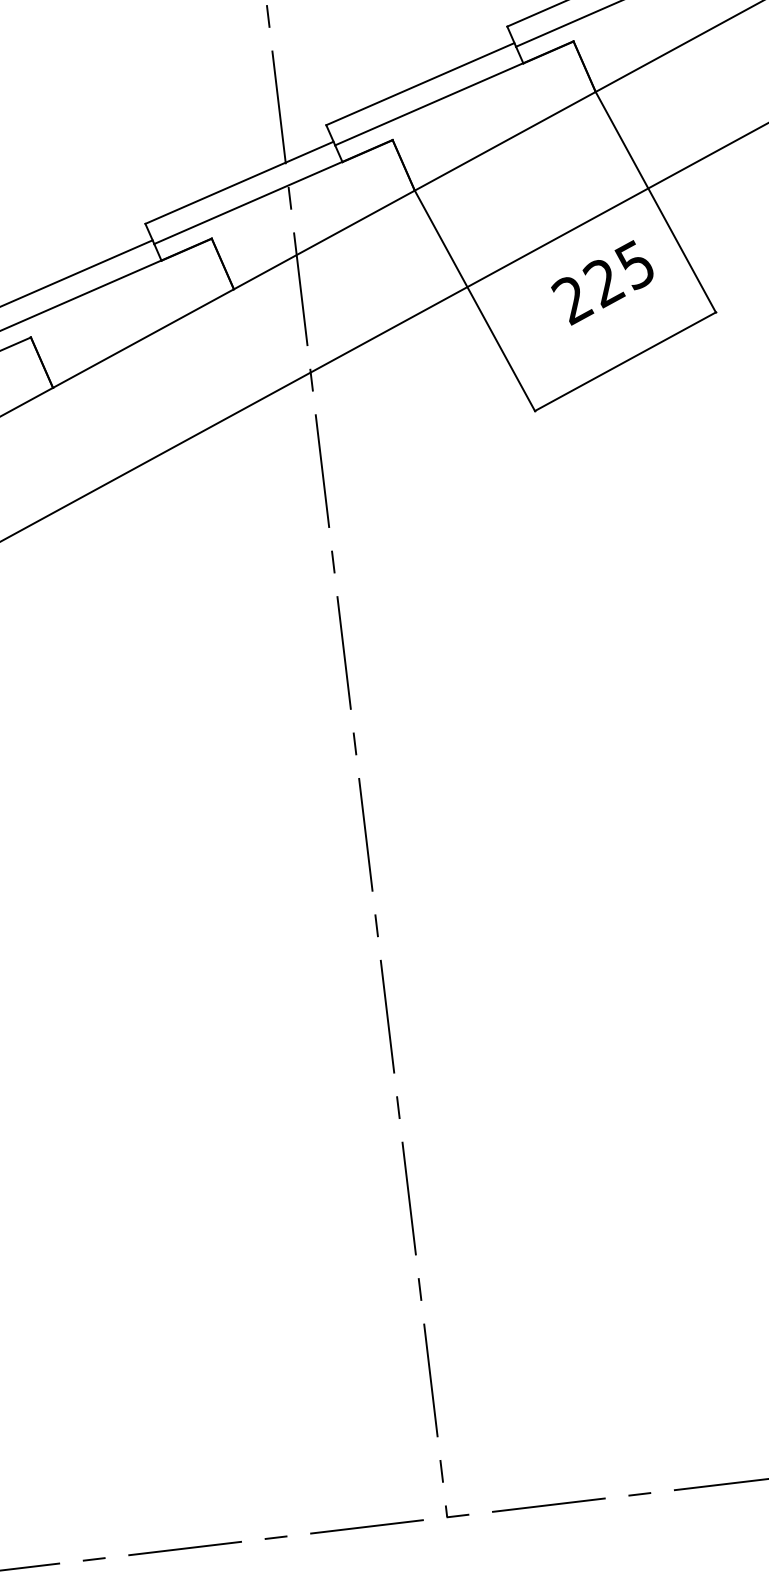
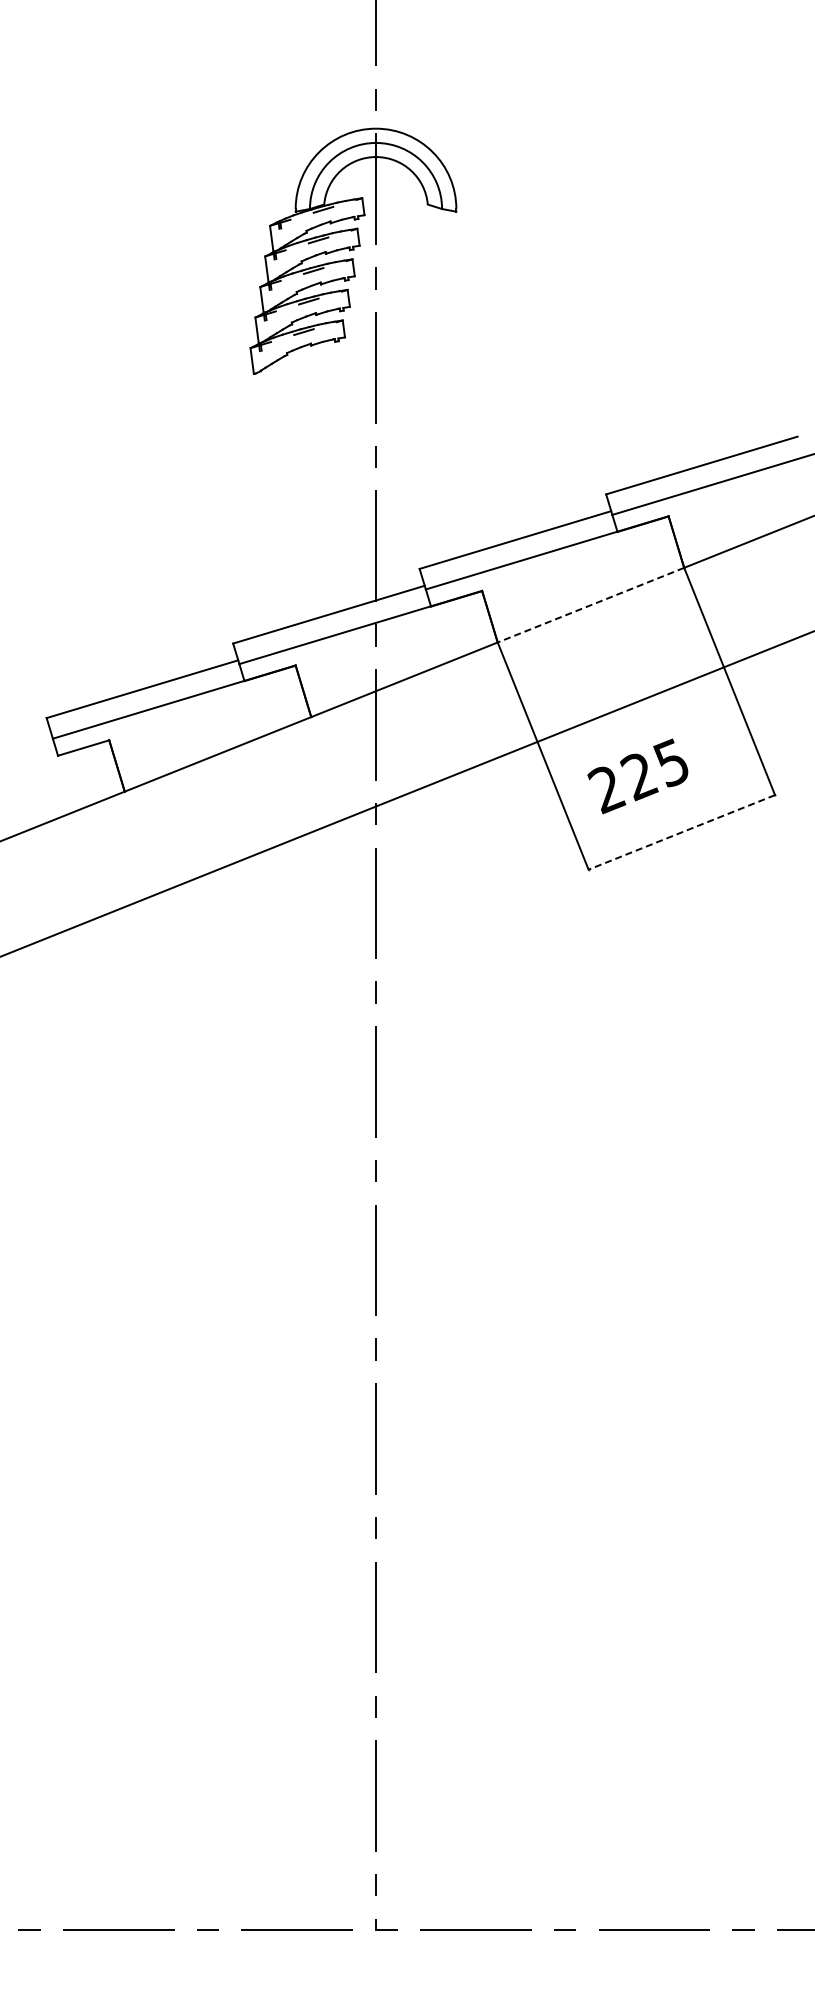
line: (504, 141) -> (590, 605), solid -> dashed
text: (602, 282) -> (637, 776), moved
line: (625, 361) -> (681, 832), solid -> dashed

